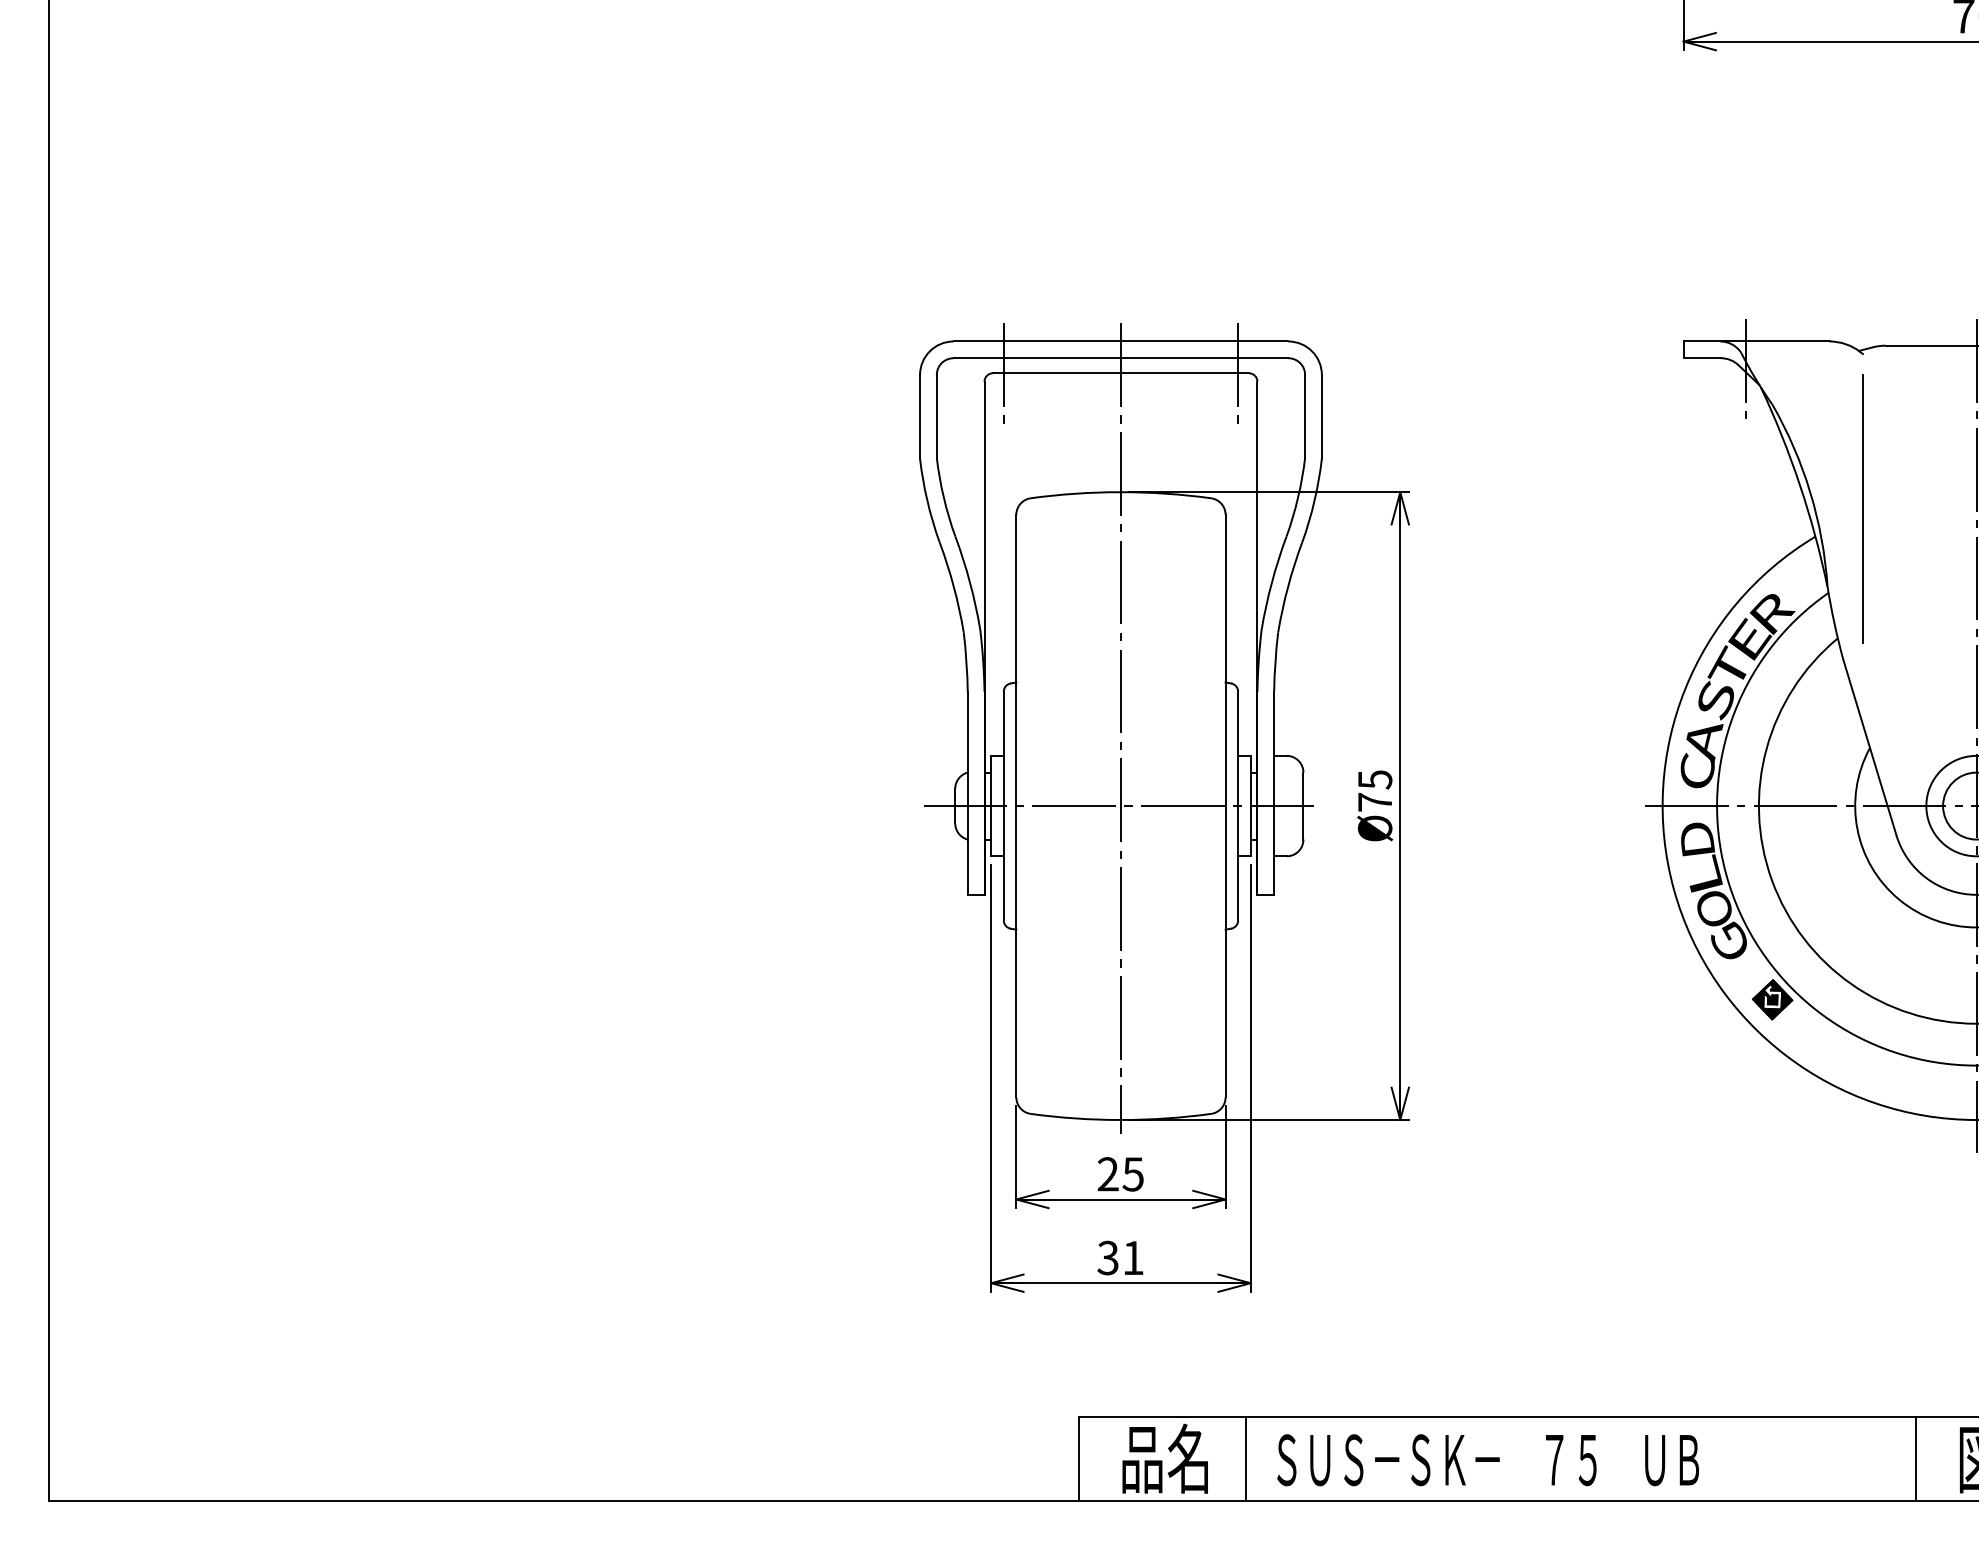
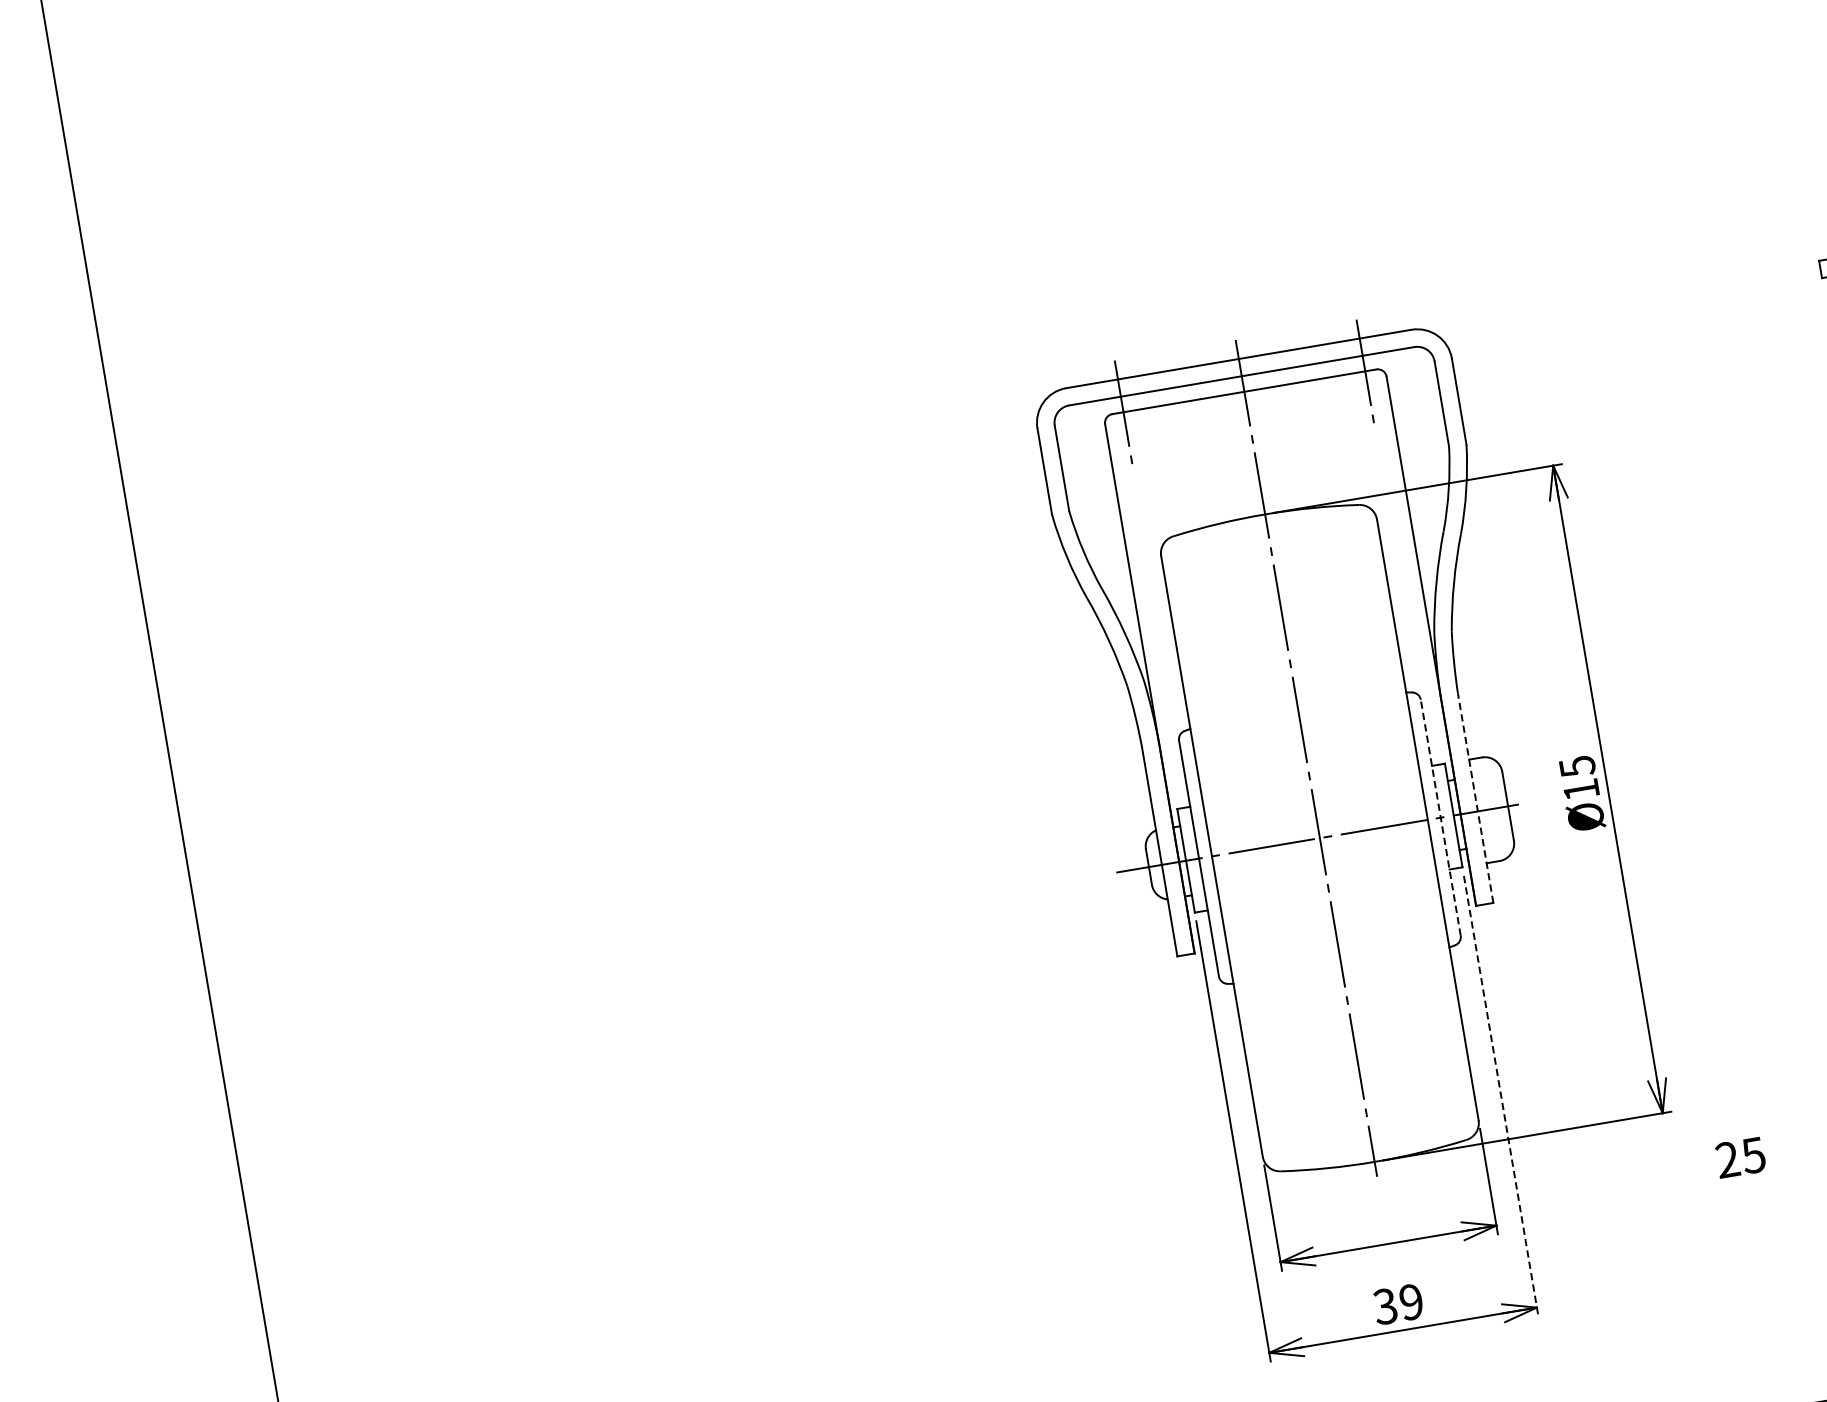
line: (1274, 792) -> (1475, 797), solid -> dashed
text: (1374, 802) -> (1580, 790), Ø75 -> Ø15
line: (1238, 805) -> (1441, 817), solid -> dashed
line: (1250, 1078) -> (1501, 1096), solid -> dashed
text: (1120, 1174) -> (1740, 1157), moved
text: (1133, 1257) -> (1411, 1301), 31 -> 39

